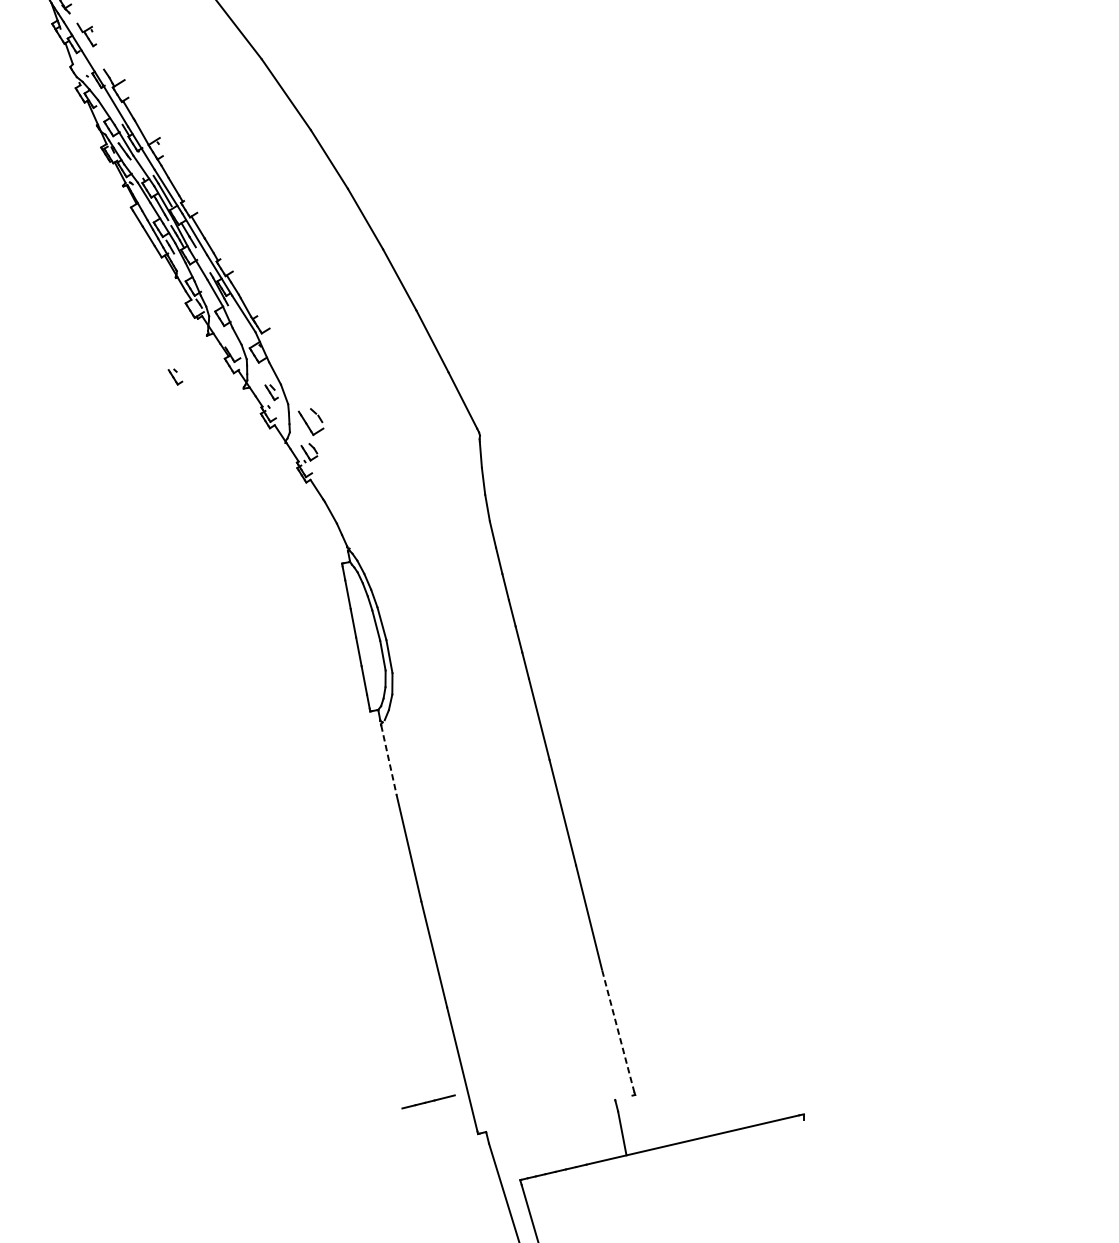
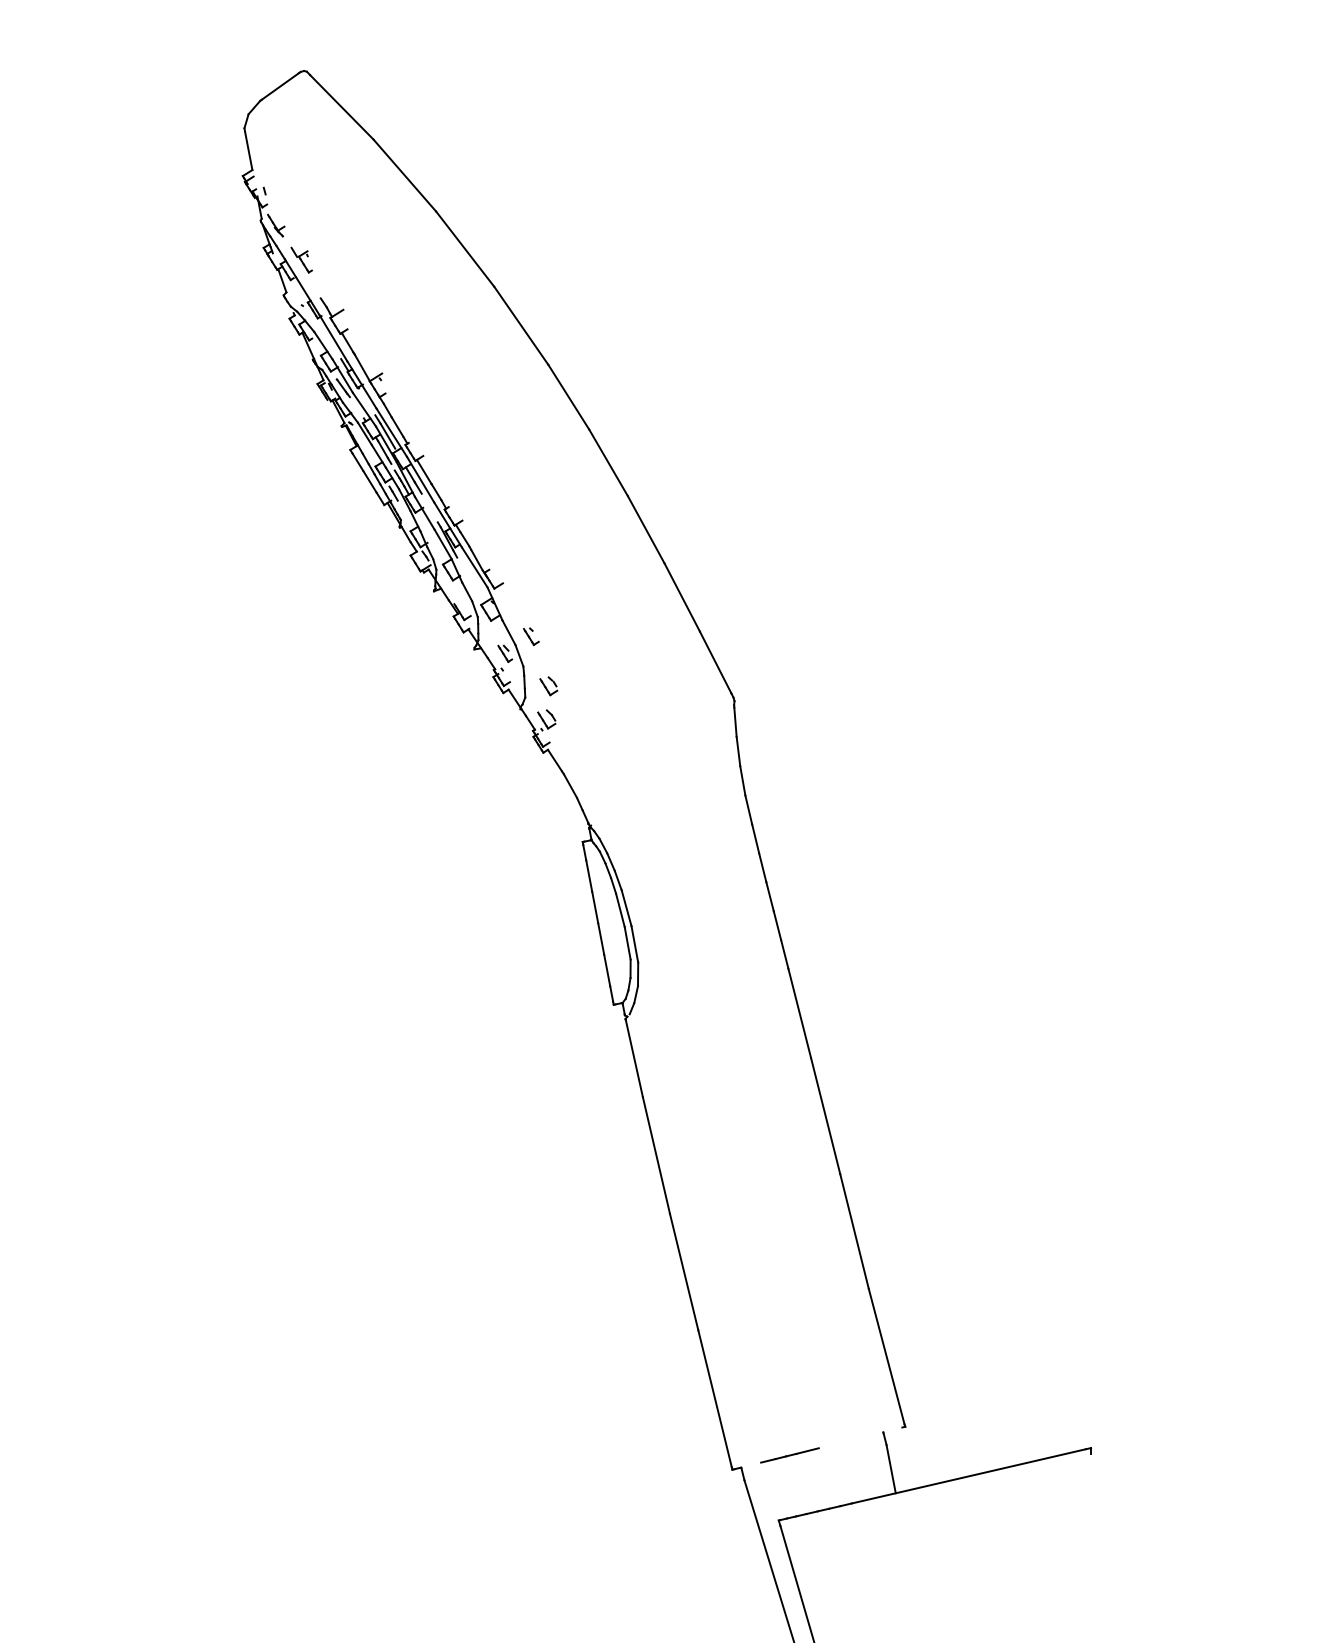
part: (175, 376) -> (531, 636), moved
part: (310, 422) -> (548, 686), size x0.62
line: (389, 761) -> (634, 1059), dashed -> solid
line: (618, 1031) -> (886, 1356), dashed -> solid
line: (428, 1101) -> (789, 1455), moved

